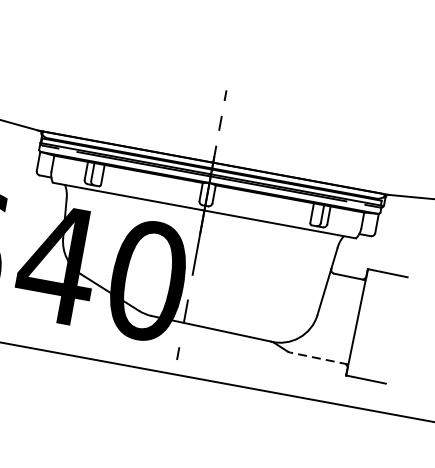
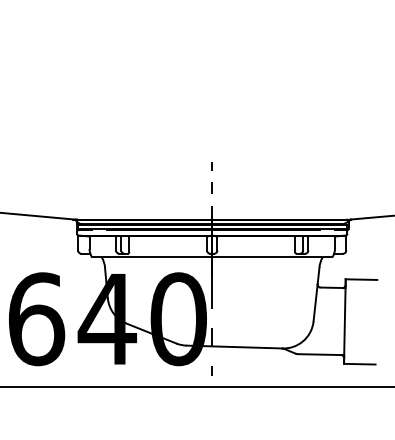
line: (319, 358) -> (321, 354), dashed -> solid

